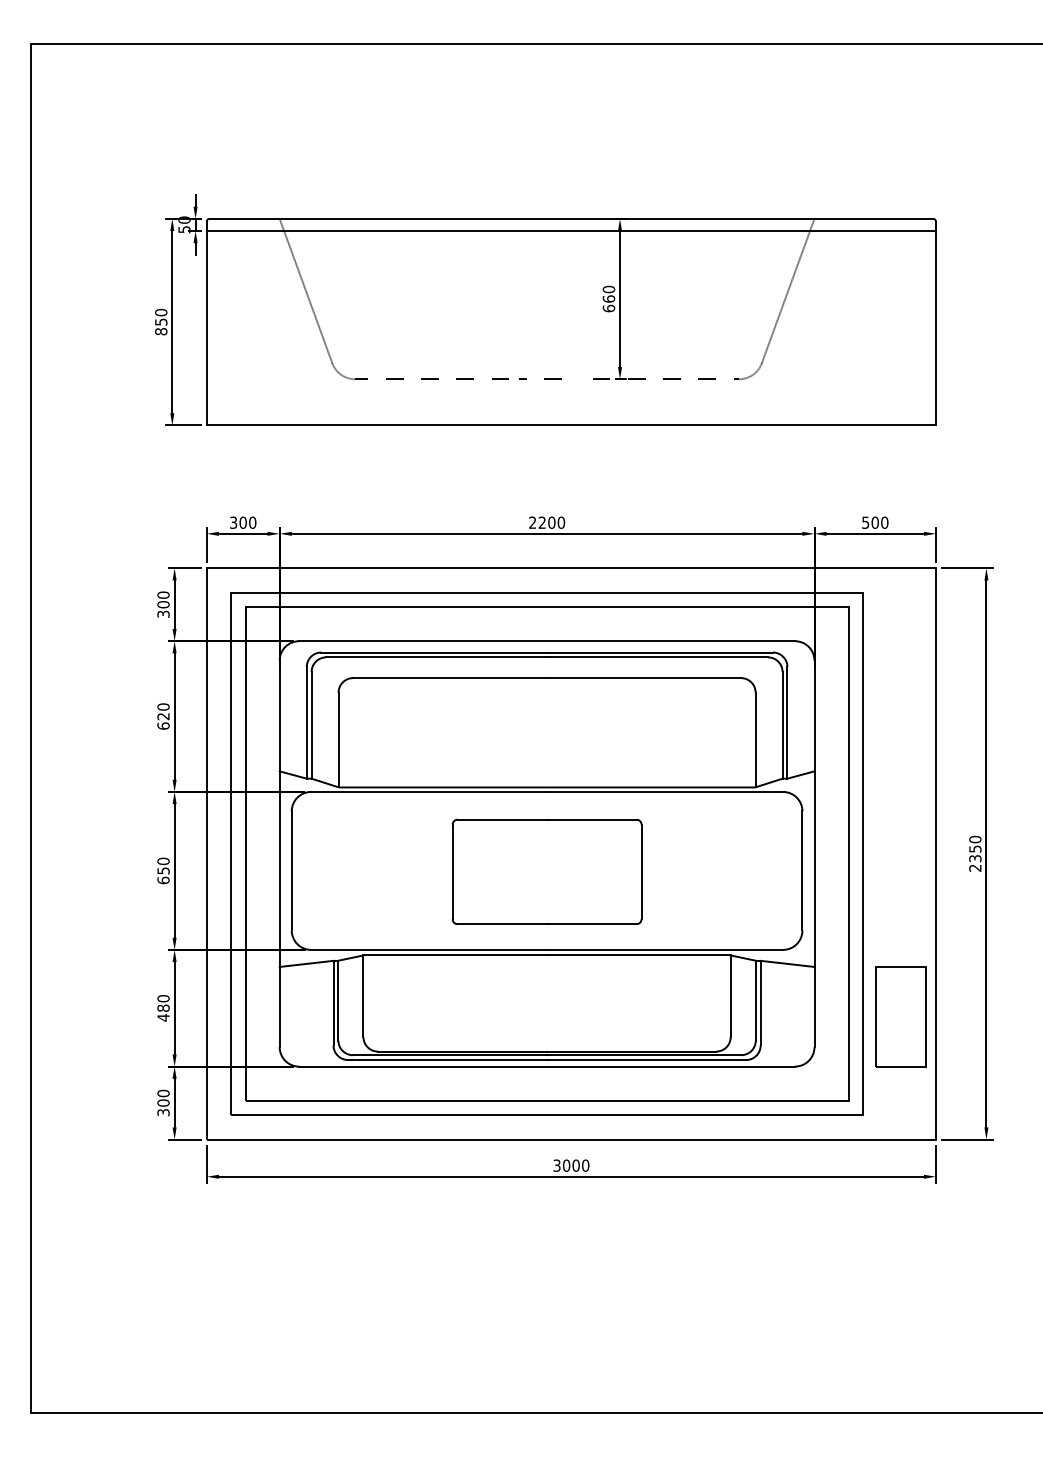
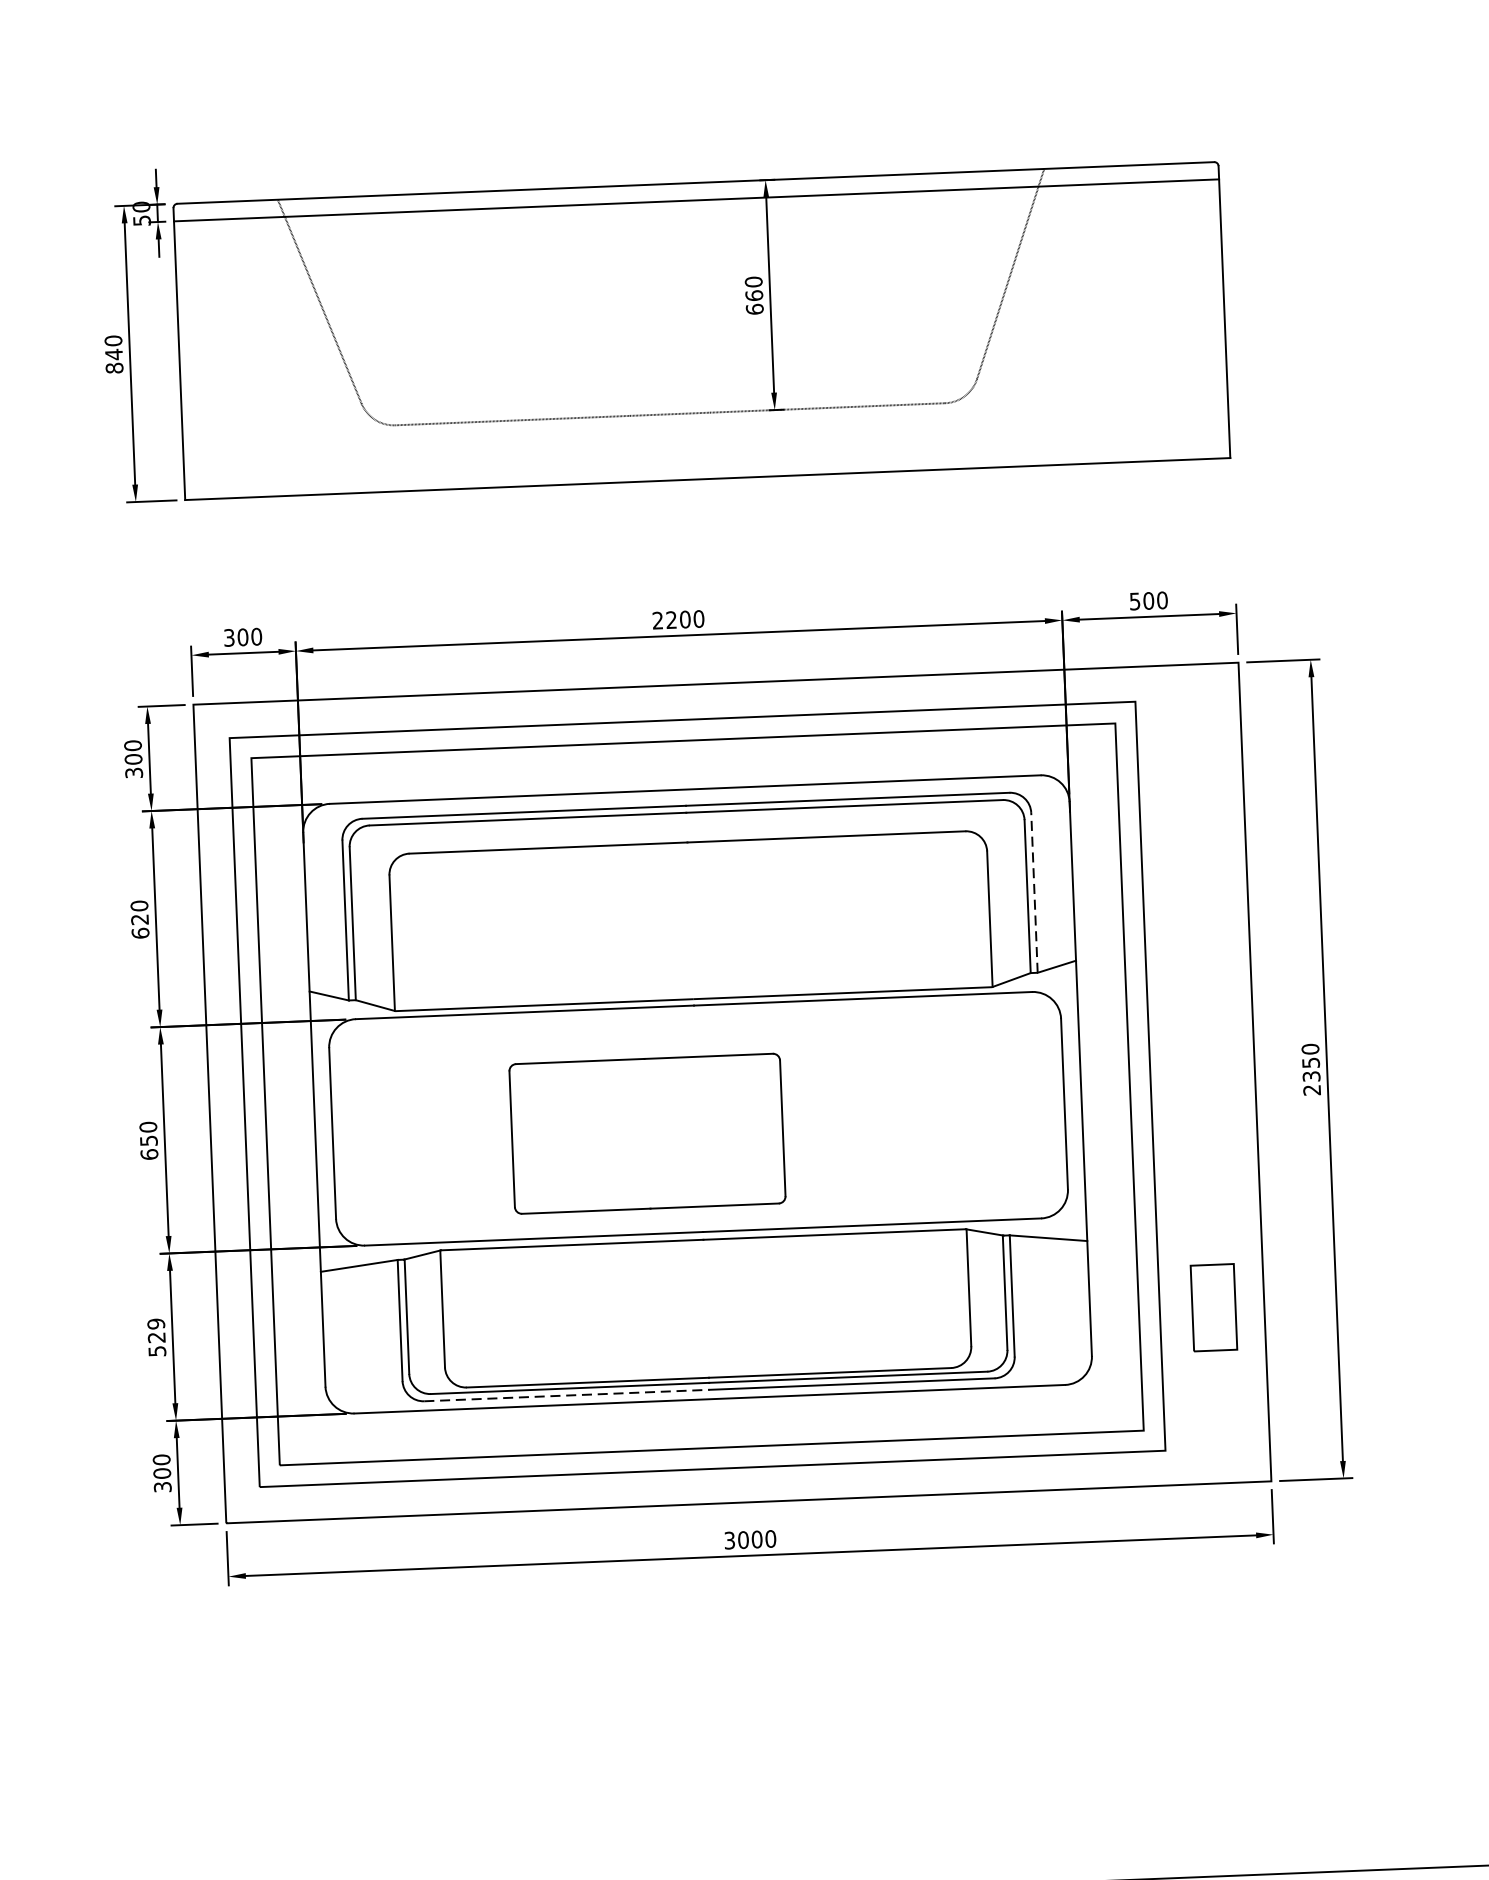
text: (161, 322) -> (114, 355), 850 -> 840
line: (787, 722) -> (1034, 892), solid -> dashed
part: (546, 871) -> (646, 1133), moved
text: (163, 1008) -> (156, 1338), 480 -> 529
part: (900, 1016) -> (1213, 1307), size x0.6
line: (448, 1060) -> (568, 1396), solid -> dashed

